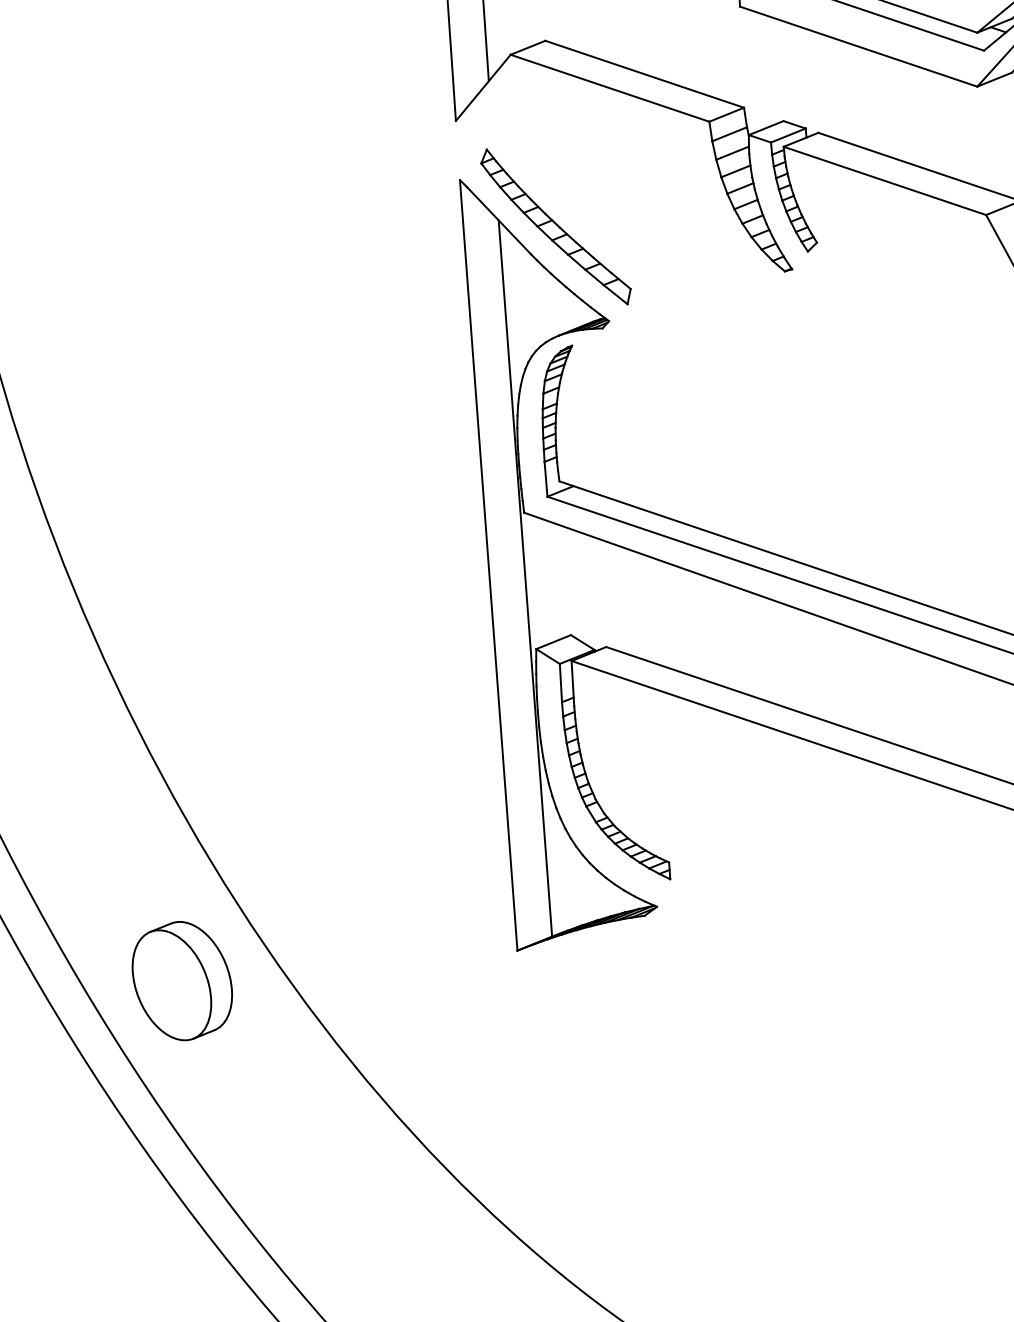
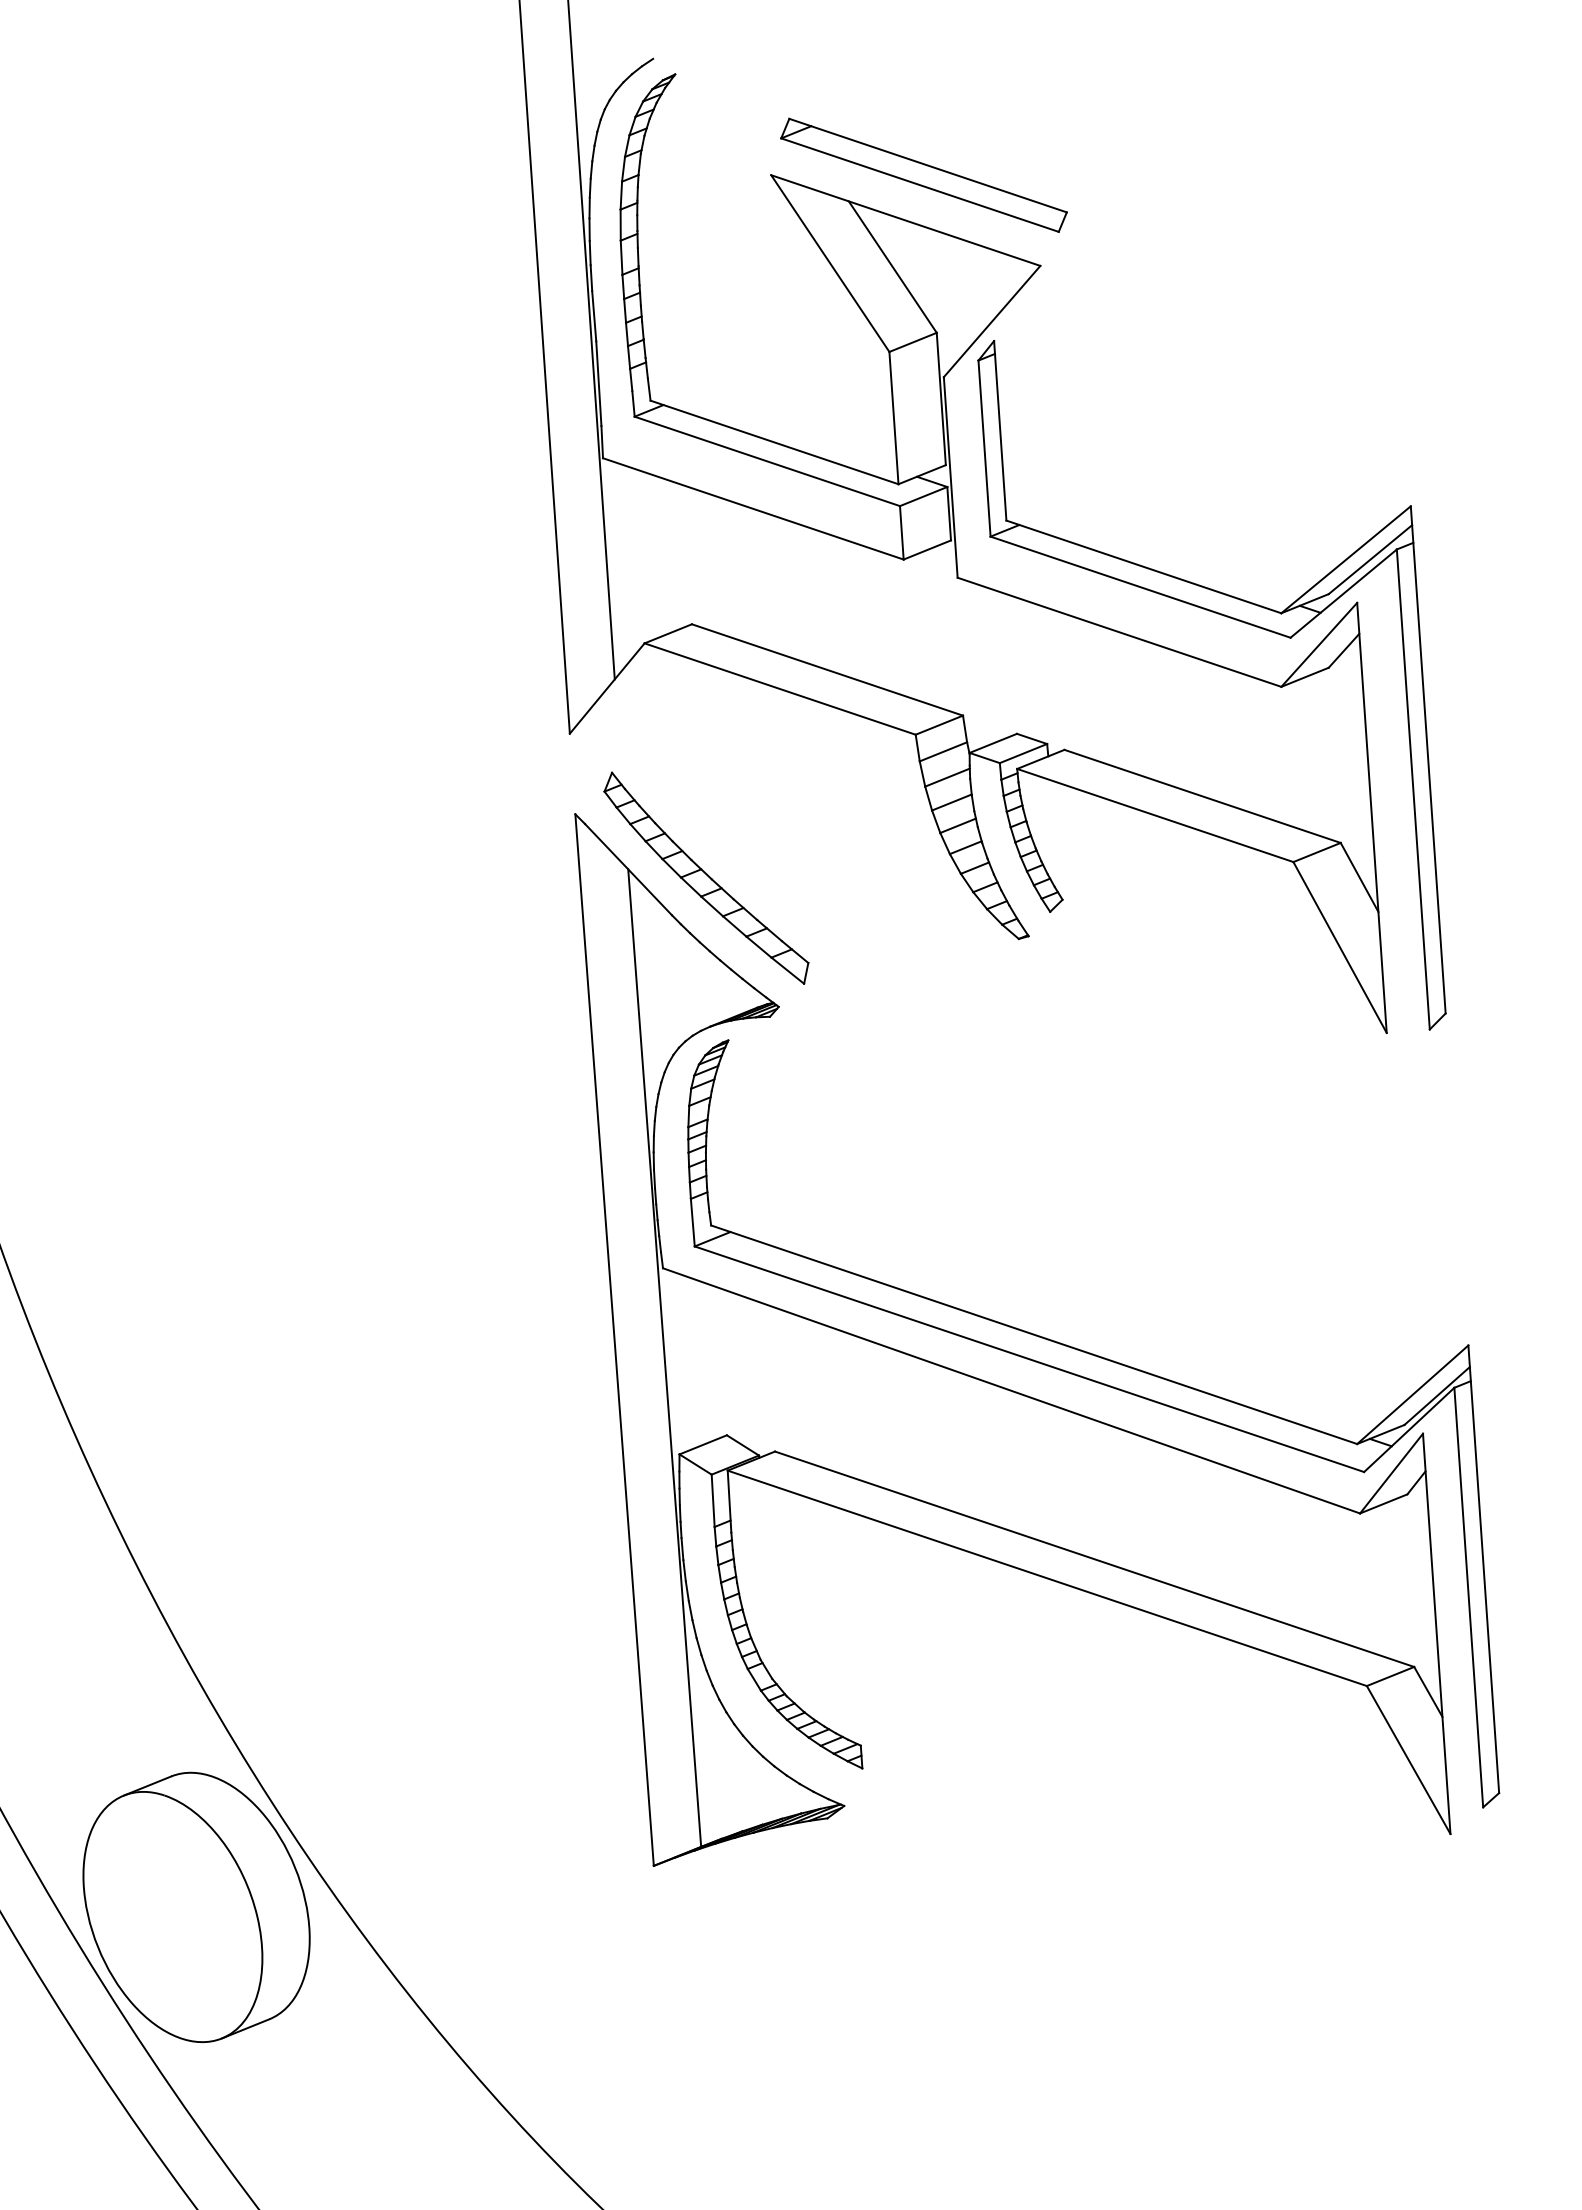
part: (182, 981) -> (196, 1907), size x1.67

